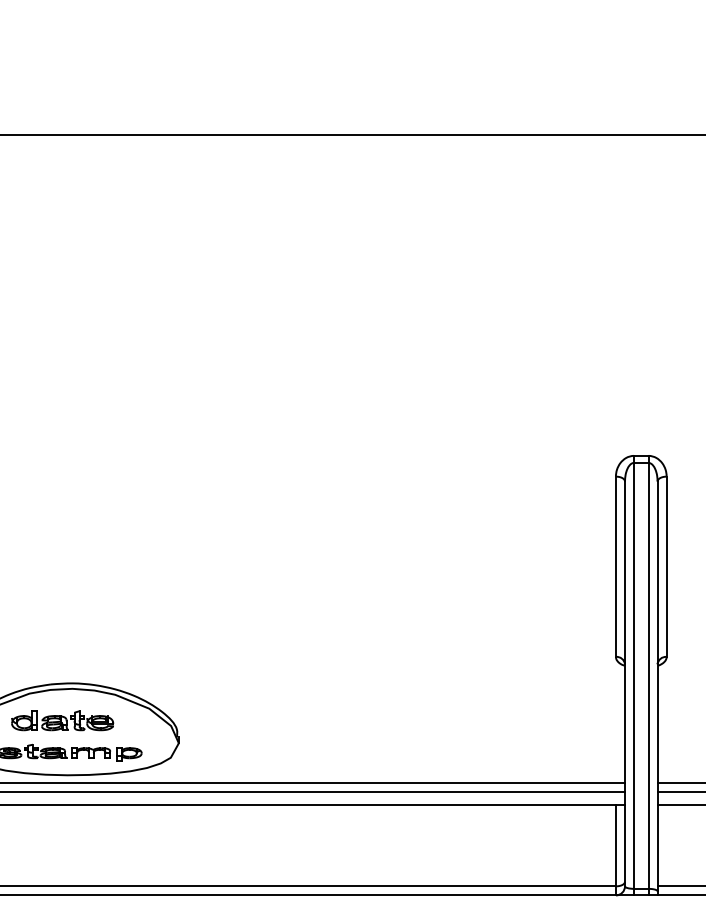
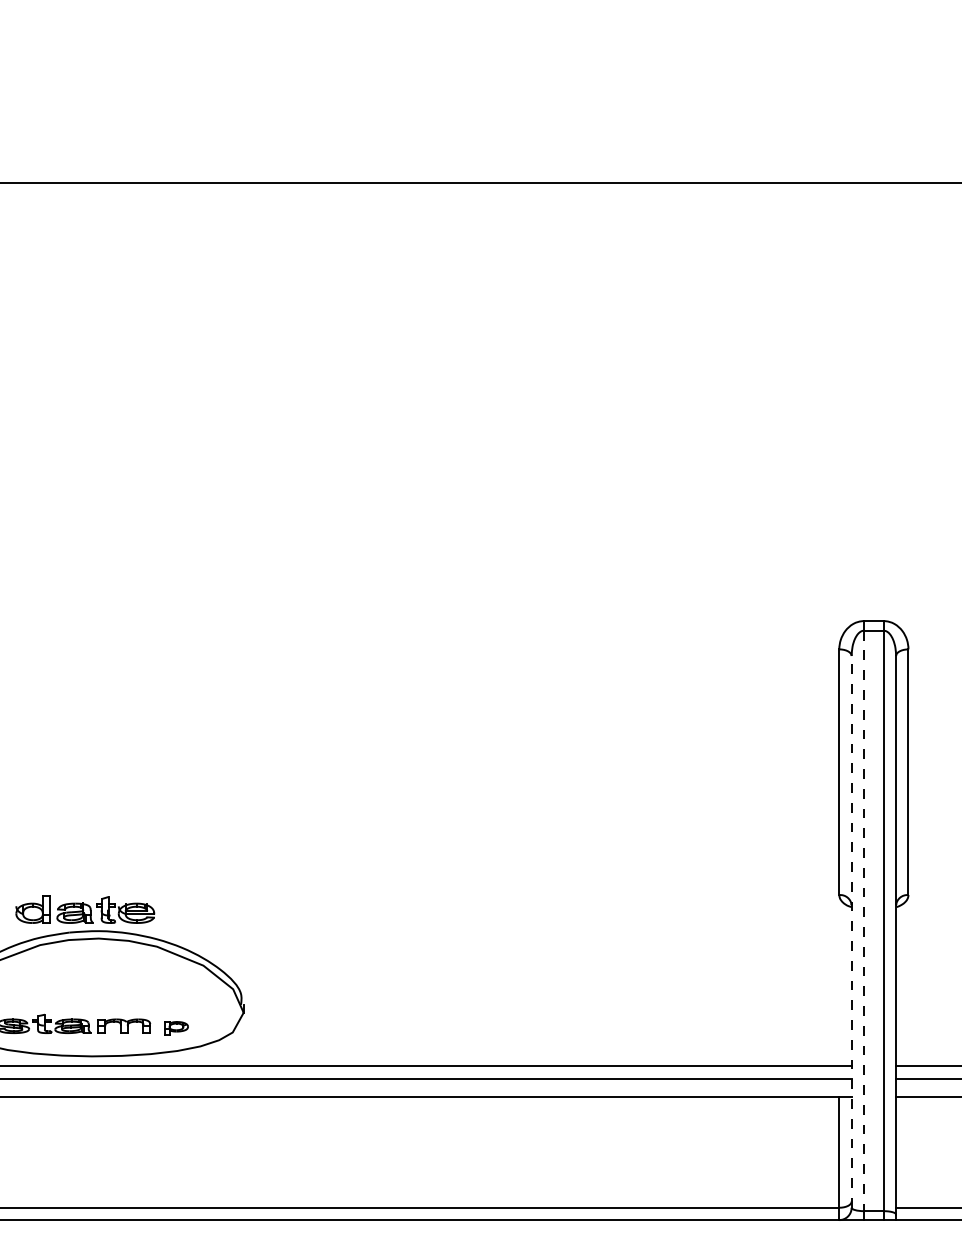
line: (634, 676) -> (864, 921), solid -> dashed
line: (624, 683) -> (851, 931), solid -> dashed
part: (62, 720) -> (85, 909), moved
part: (129, 754) -> (176, 1027), size x0.7

